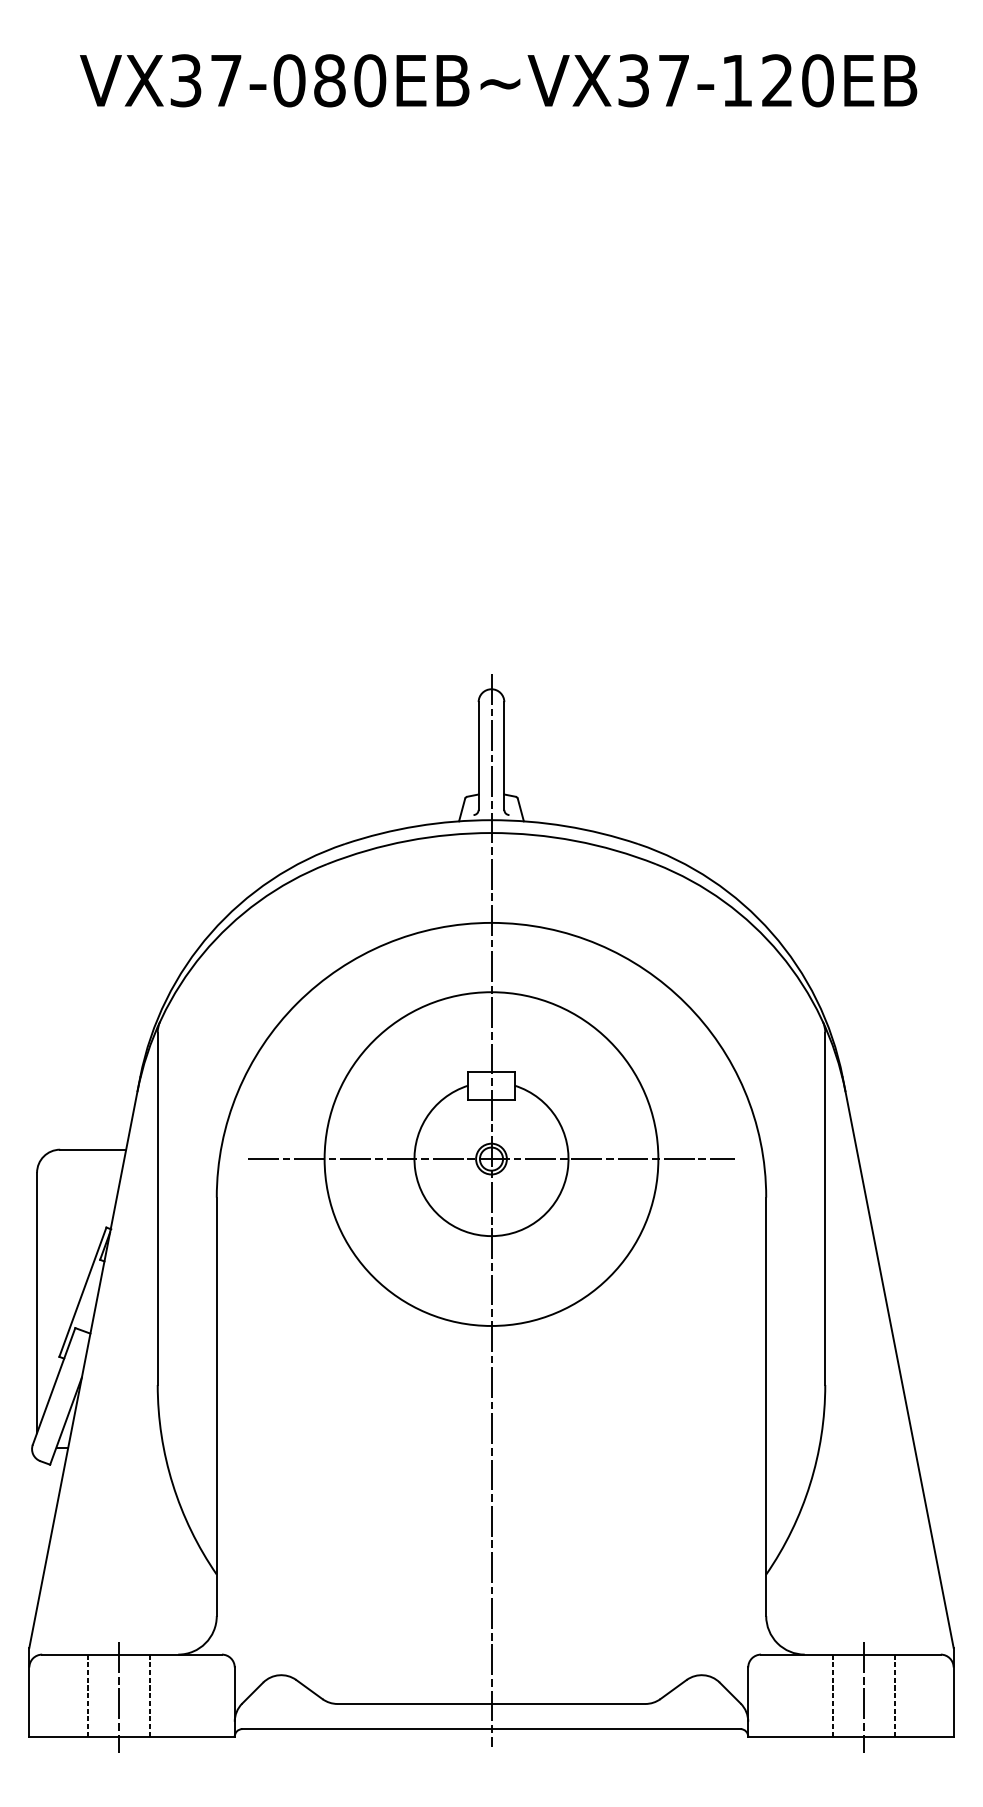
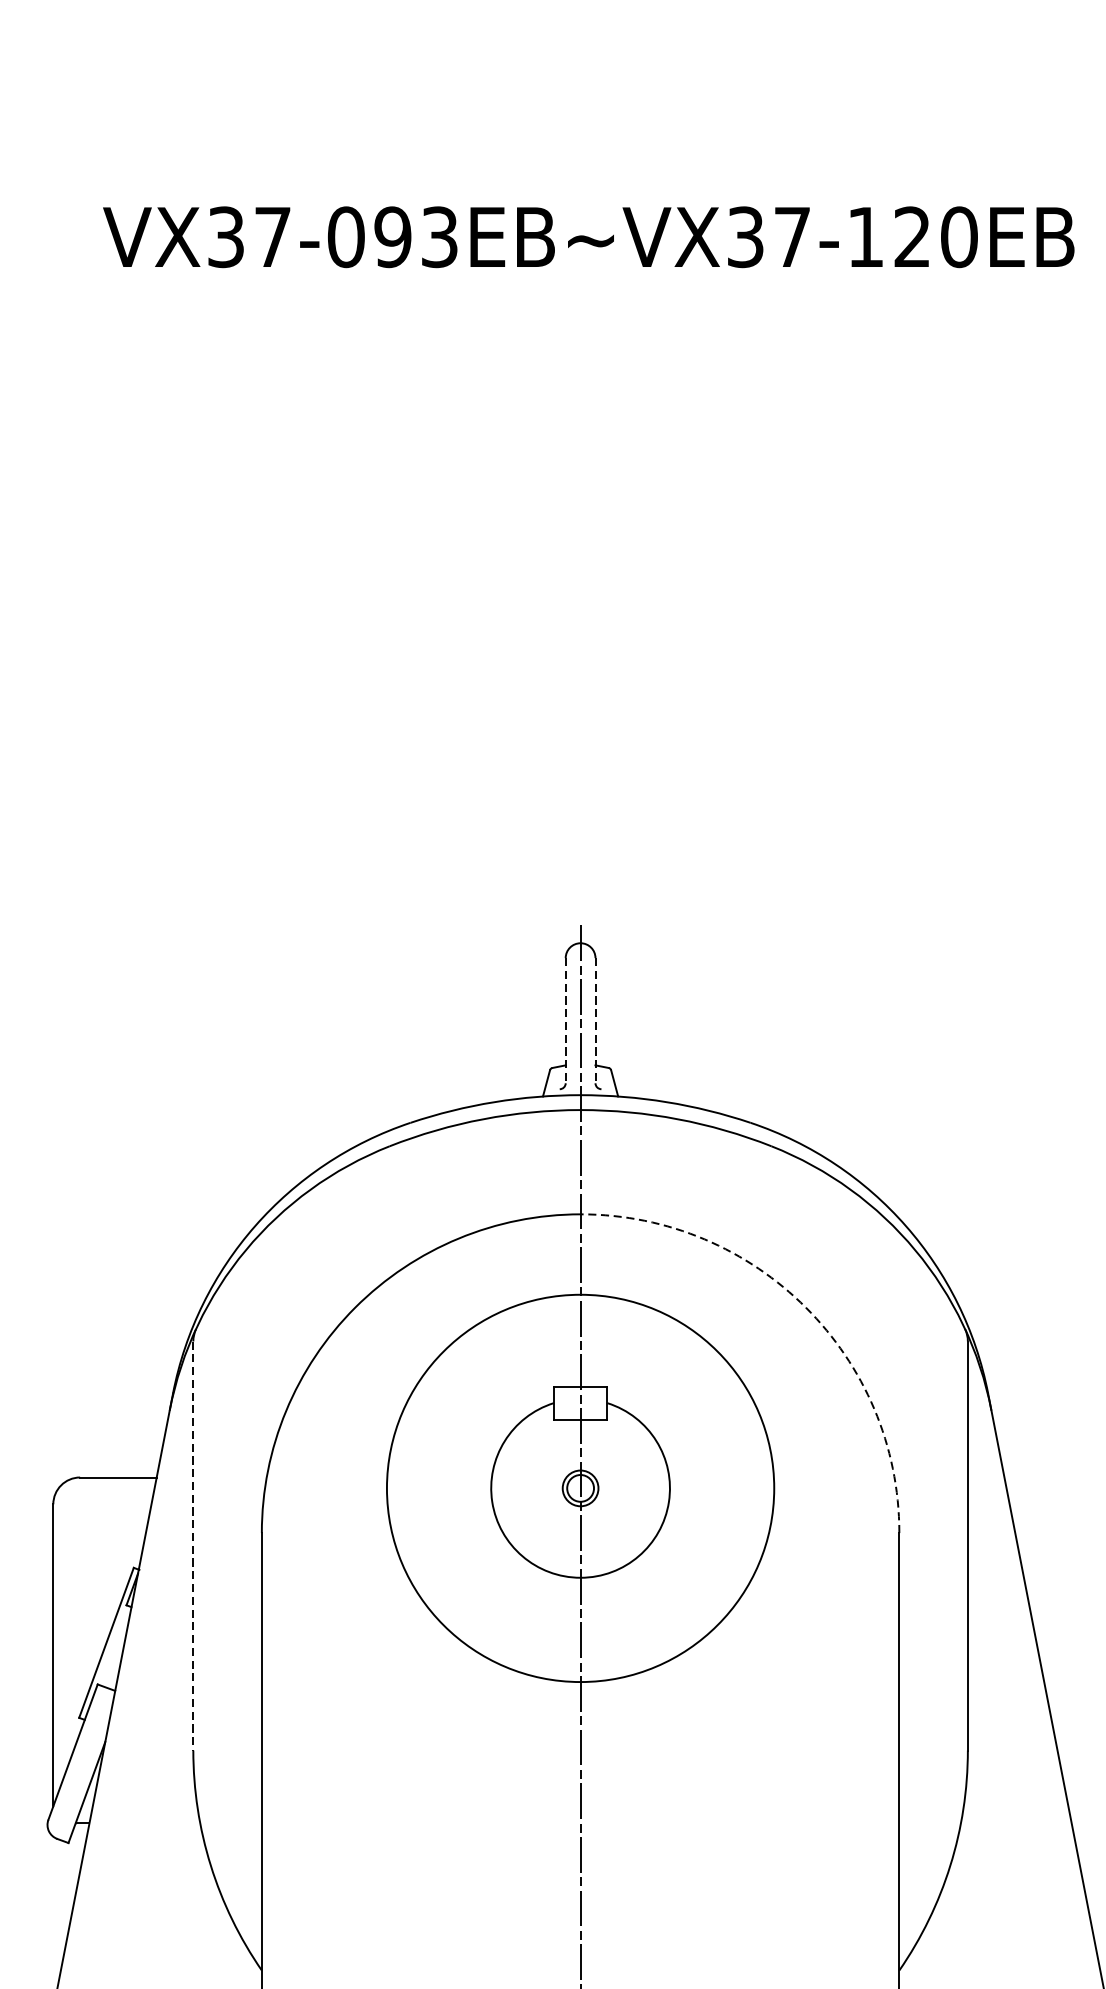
text: (349, 80) -> (415, 236), VX37-080EB~VX37-120EB -> VX37-093EB~VX37-120EB
line: (478, 756) -> (565, 1021), solid -> dashed
line: (504, 756) -> (595, 1021), solid -> dashed
arc: (685, 1003) -> (805, 1307), solid -> dashed
line: (491, 1159) -> (580, 1488), removed
line: (157, 1209) -> (193, 1546), solid -> dashed

